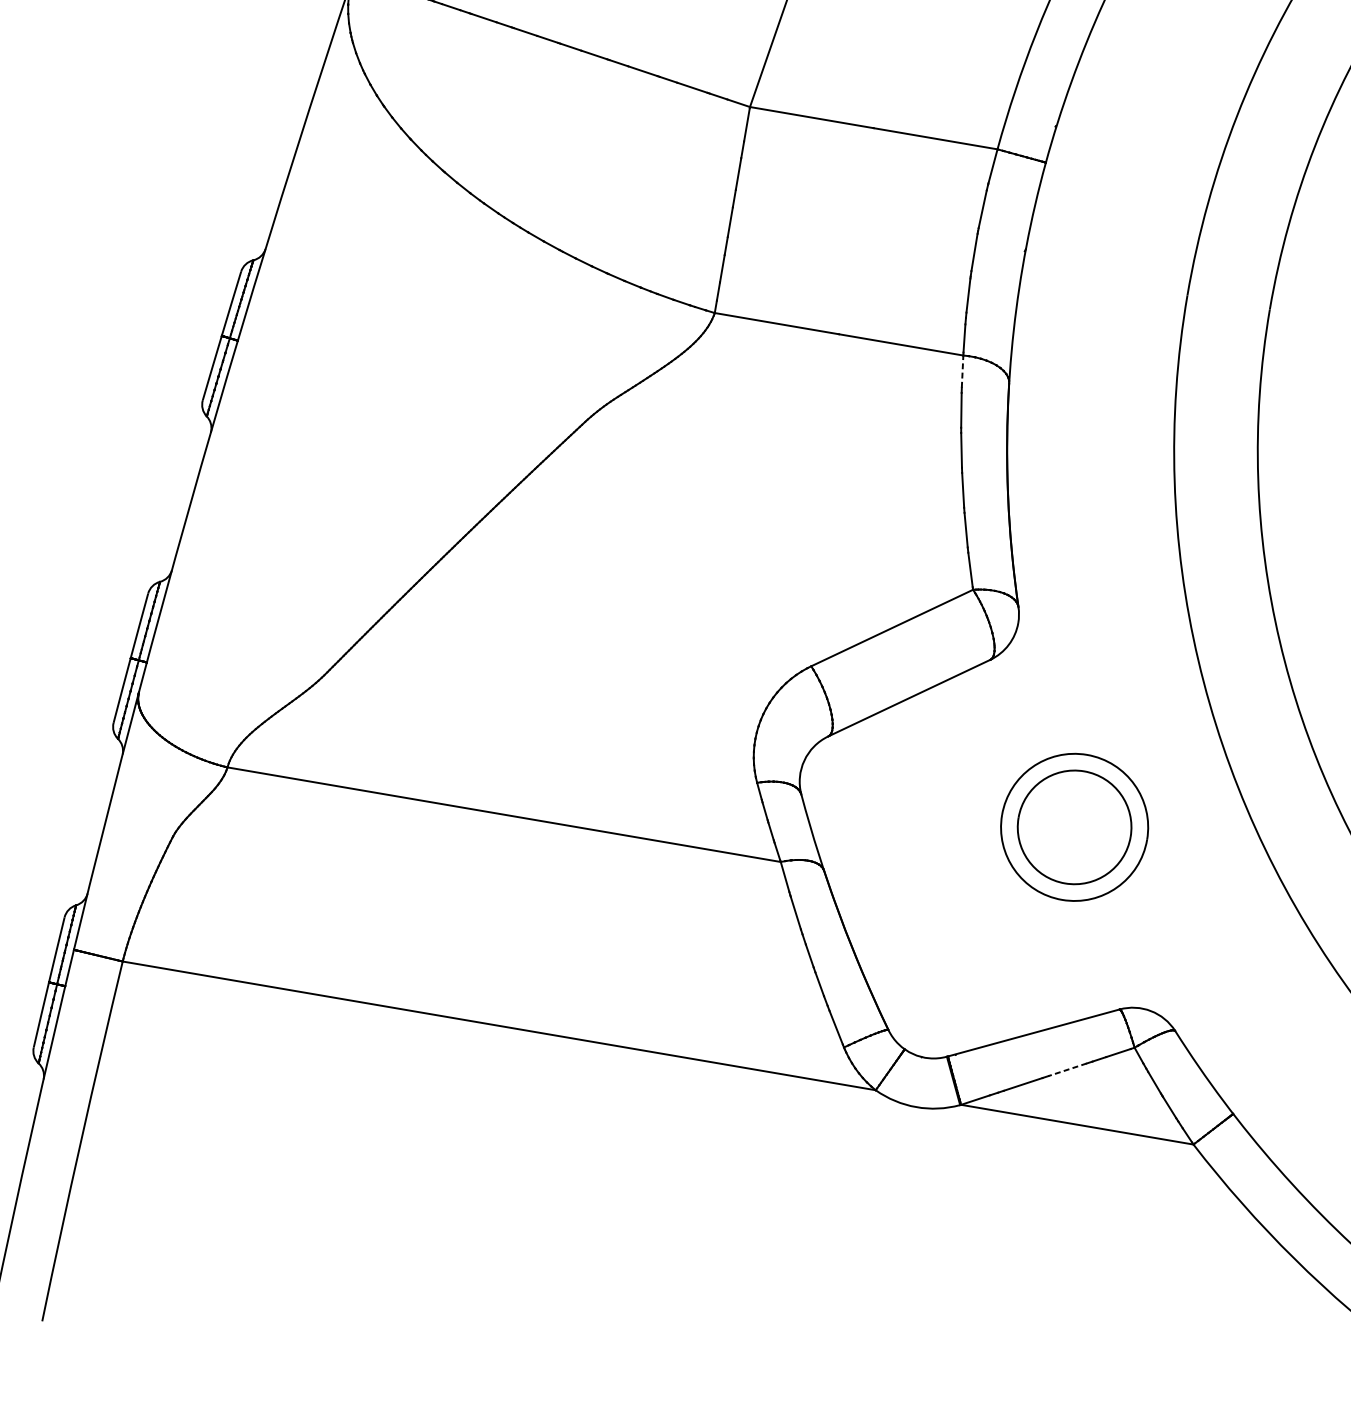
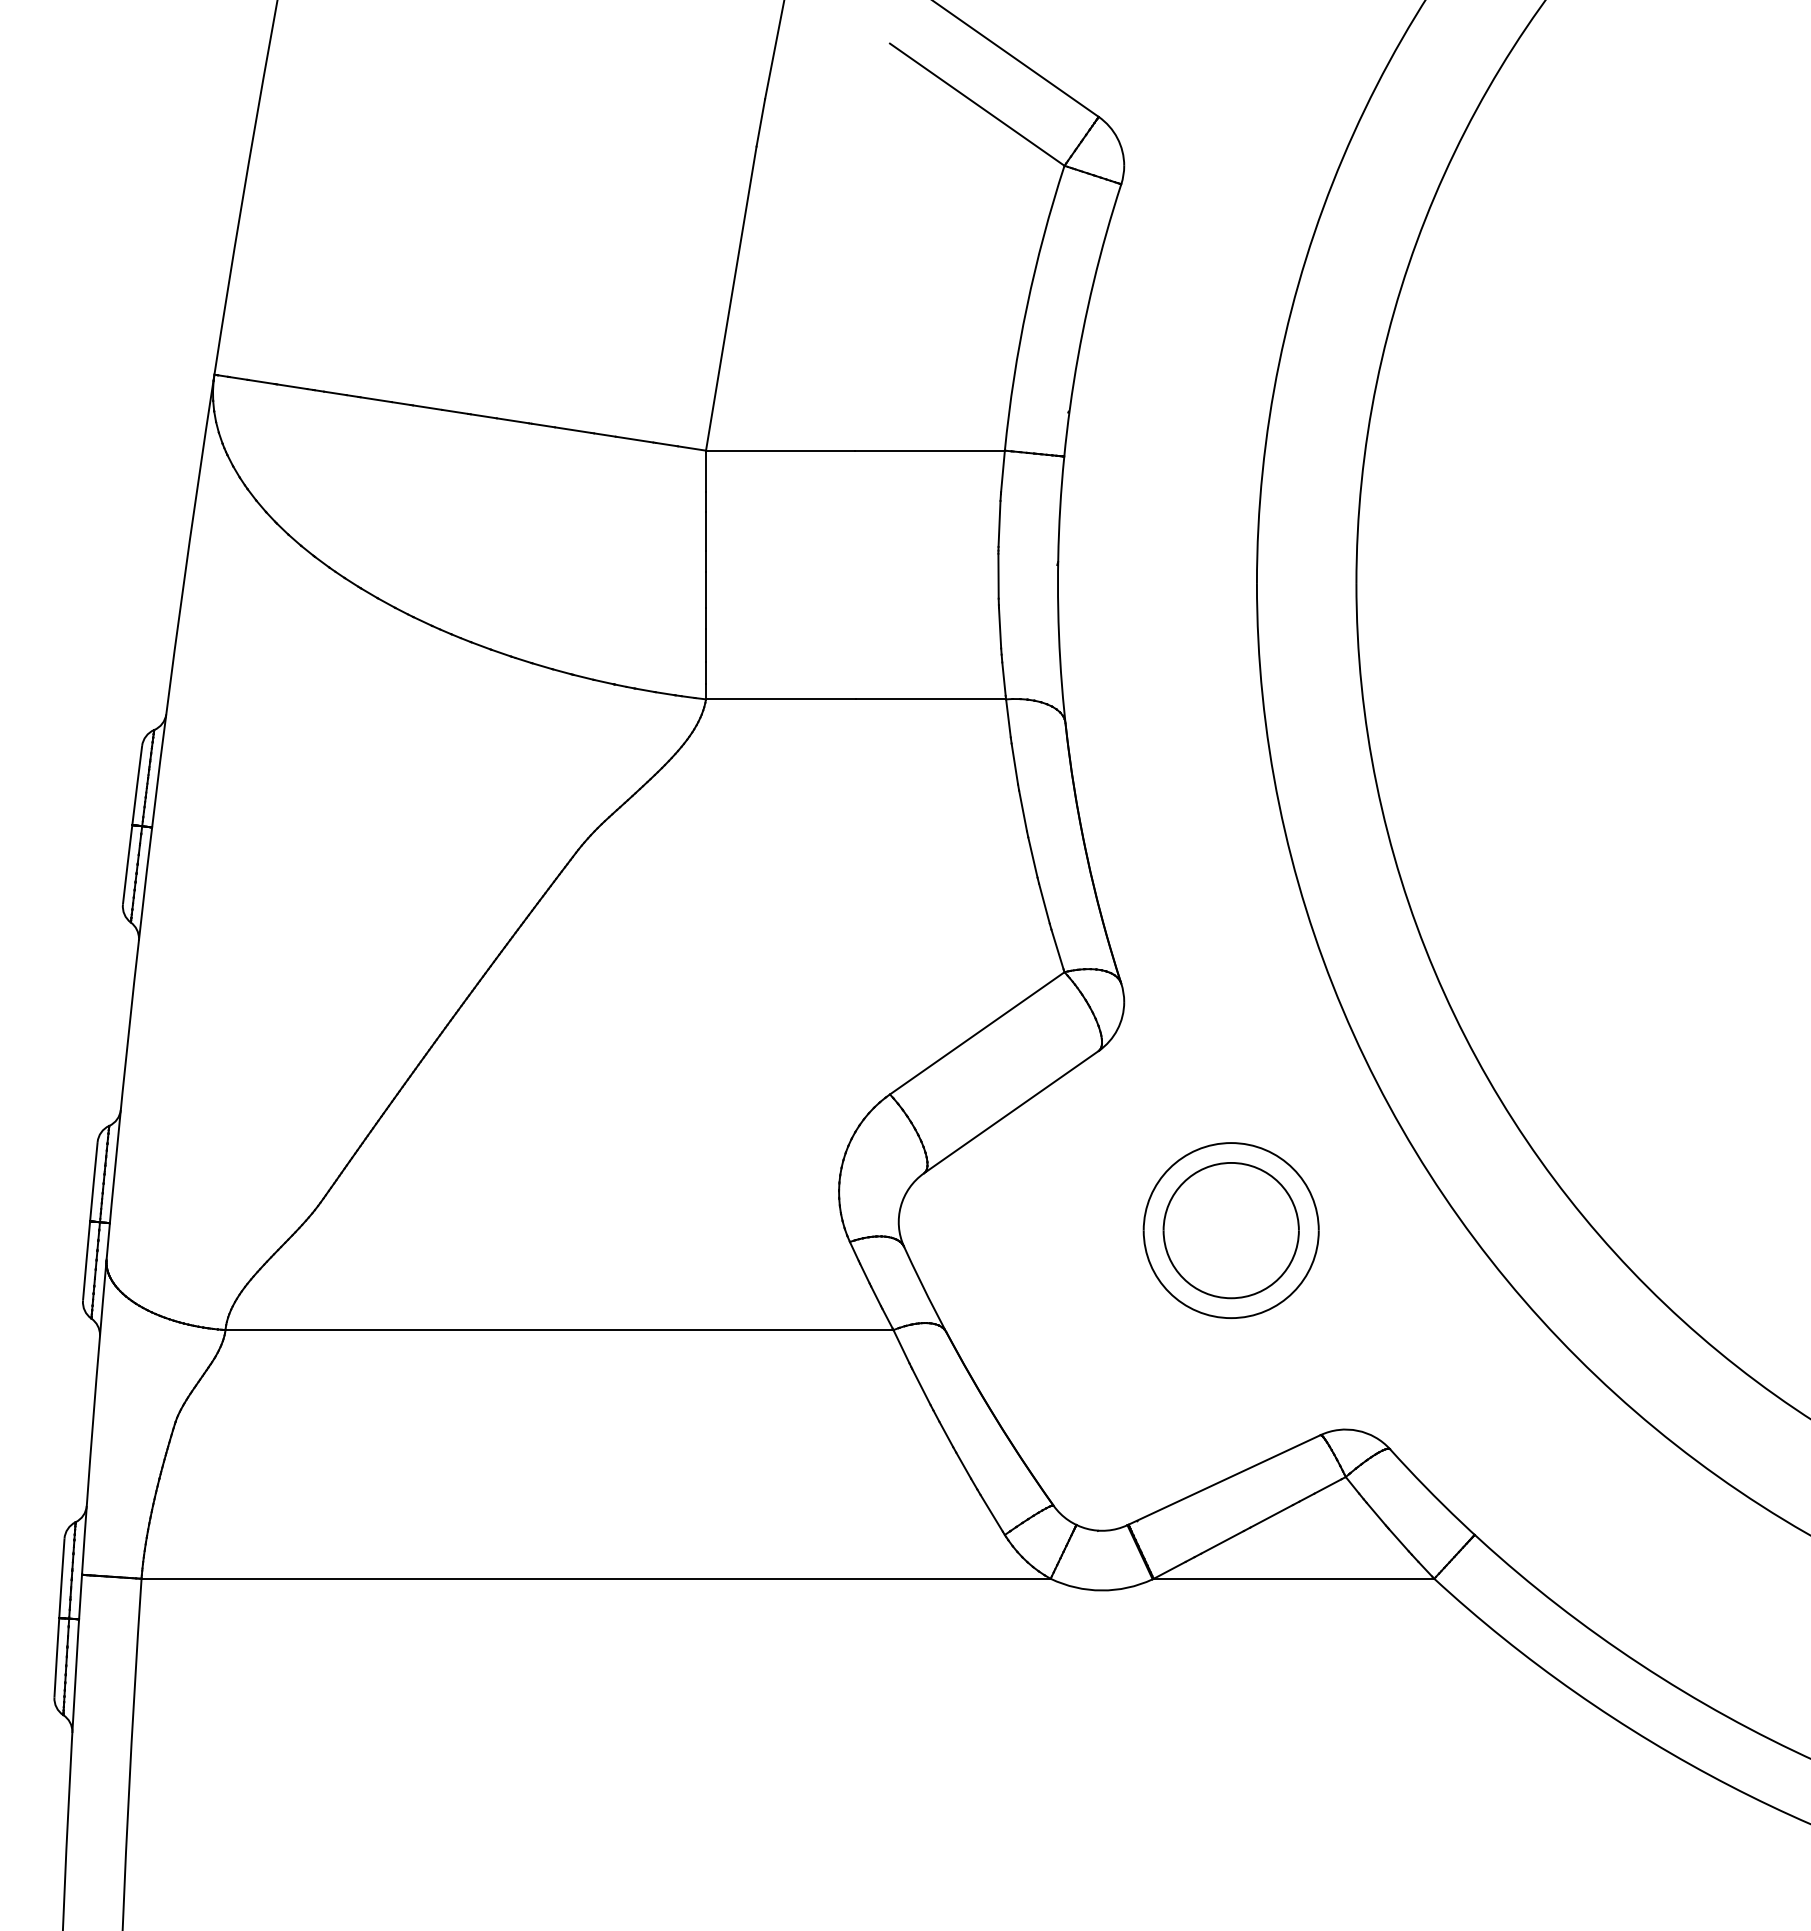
line: (962, 370) -> (1008, 717), dashed -> solid
line: (1067, 1069) -> (1271, 1516), dashed -> solid

